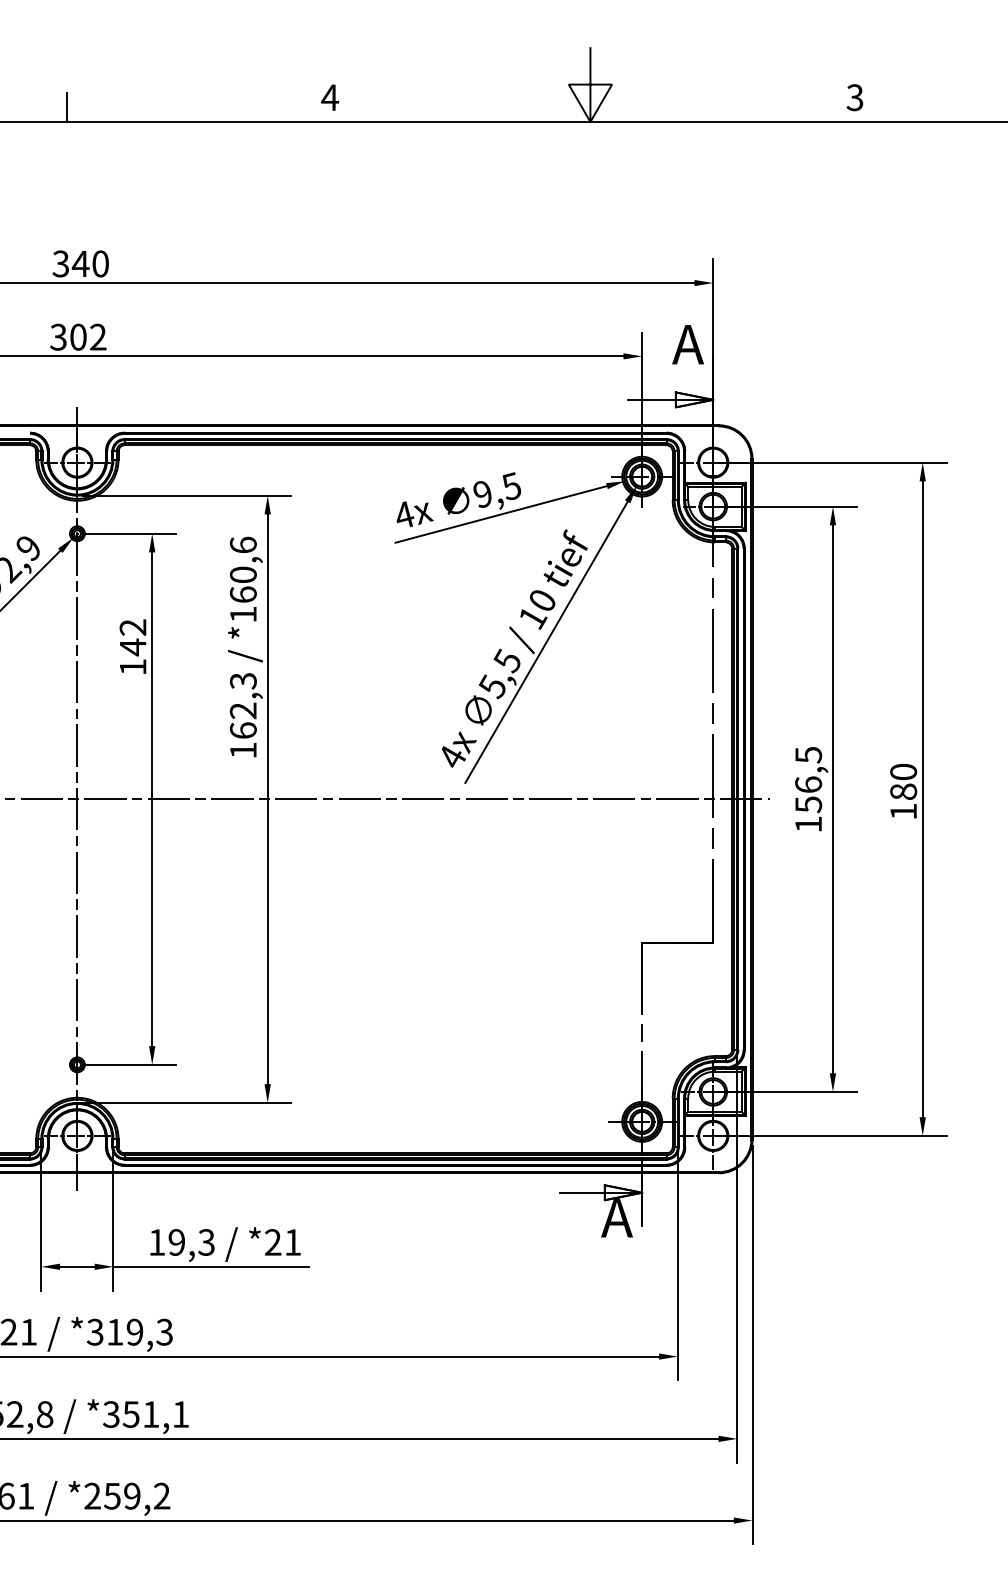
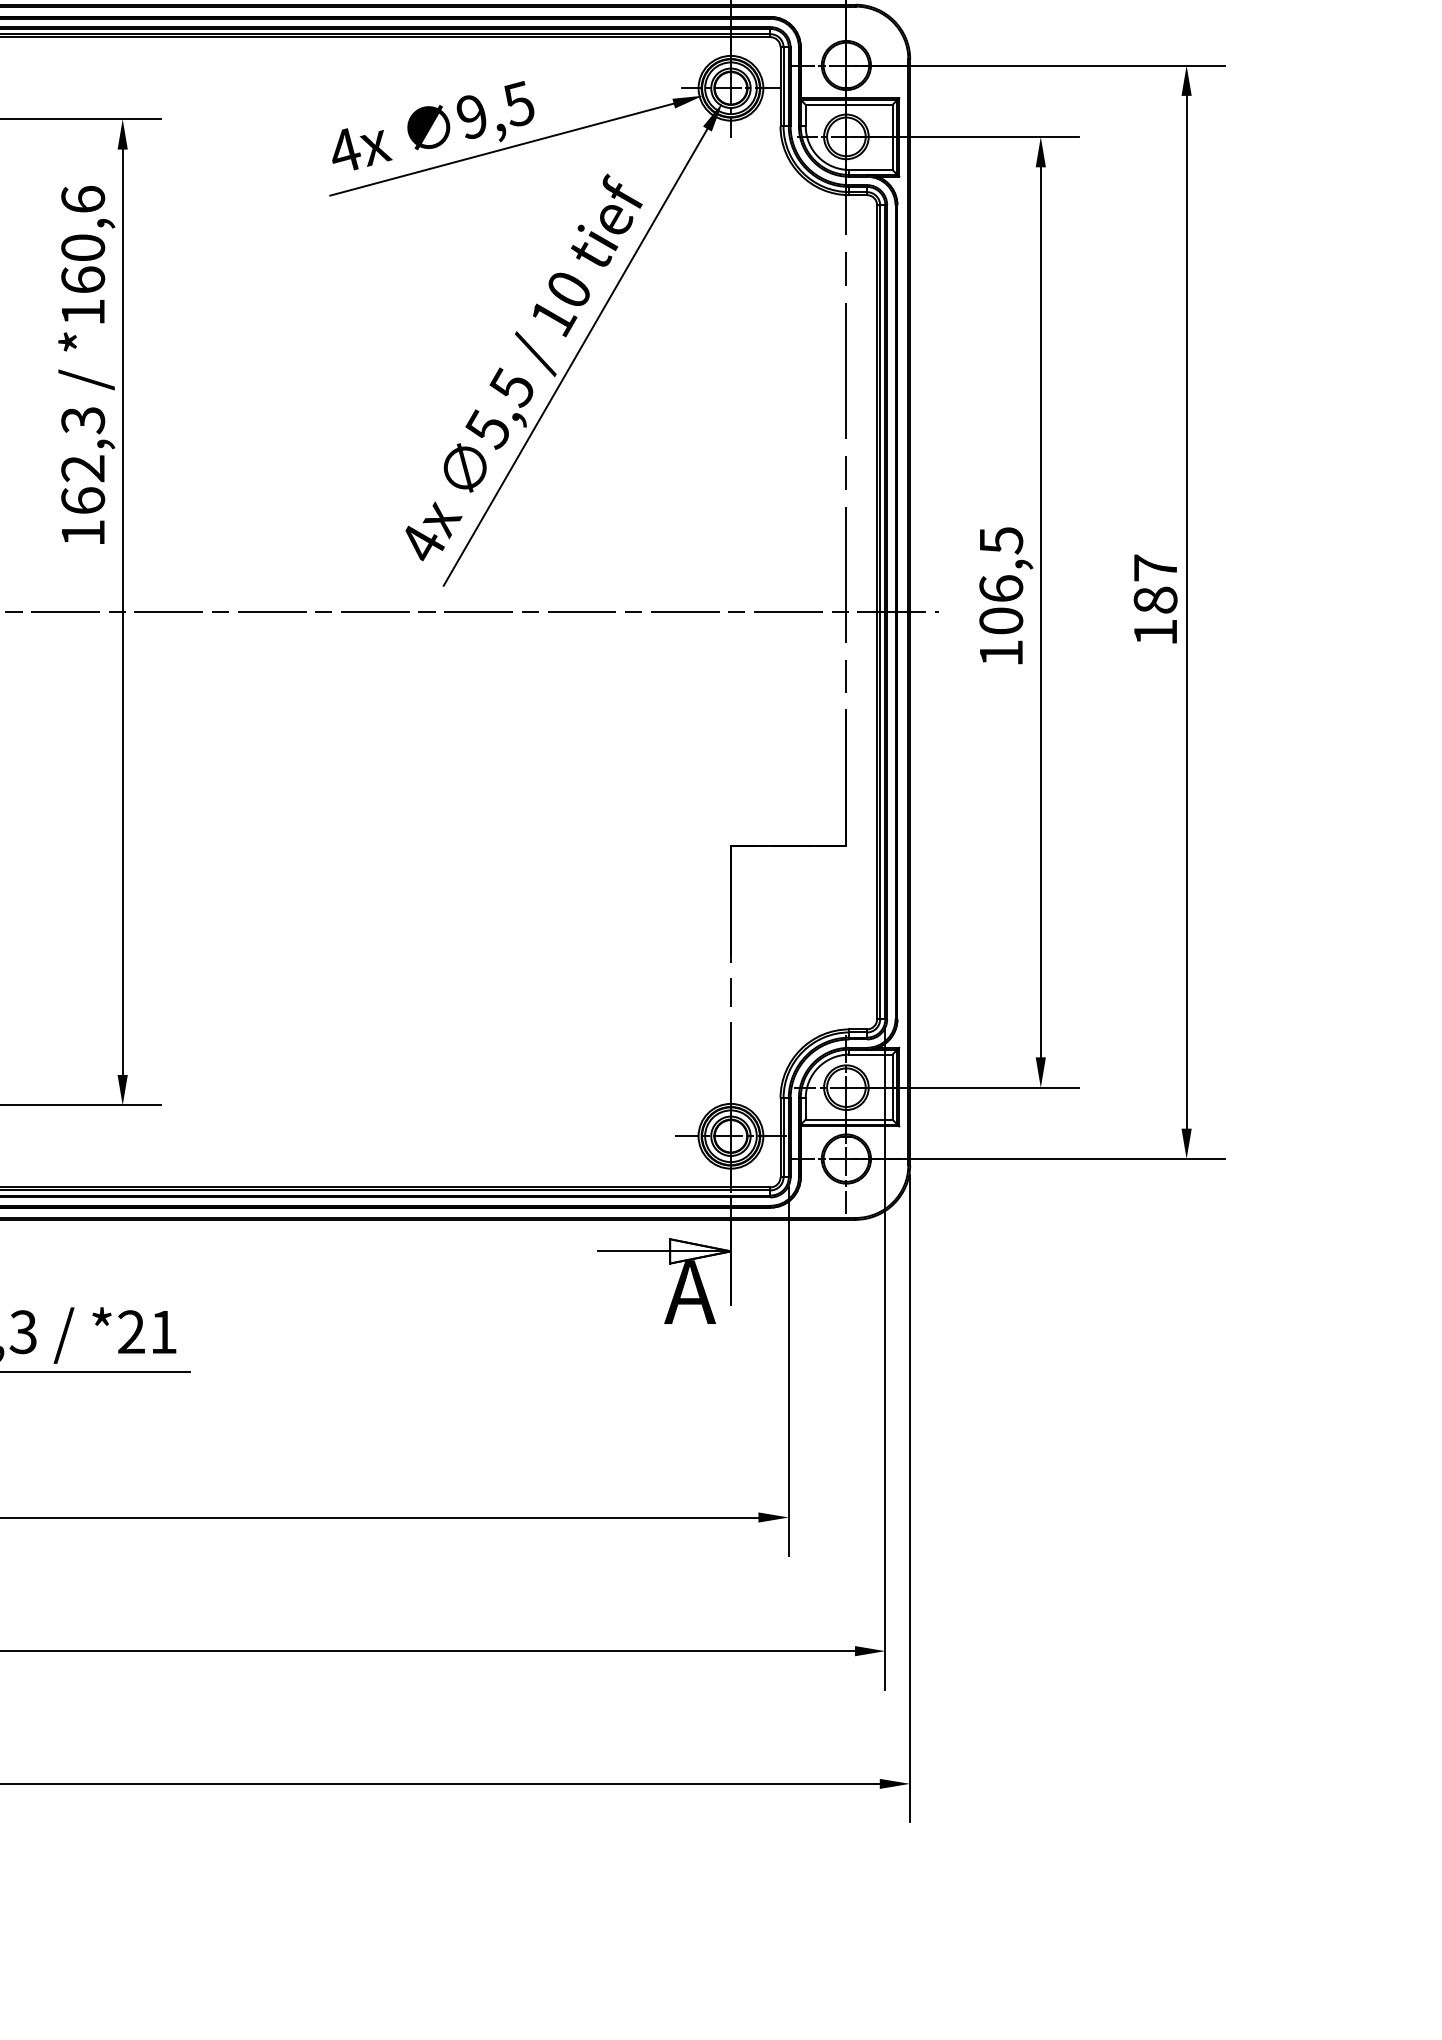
text: (903, 771) -> (1155, 567), 180 -> 187
text: (808, 804) -> (1001, 620), 156,5 -> 106,5

